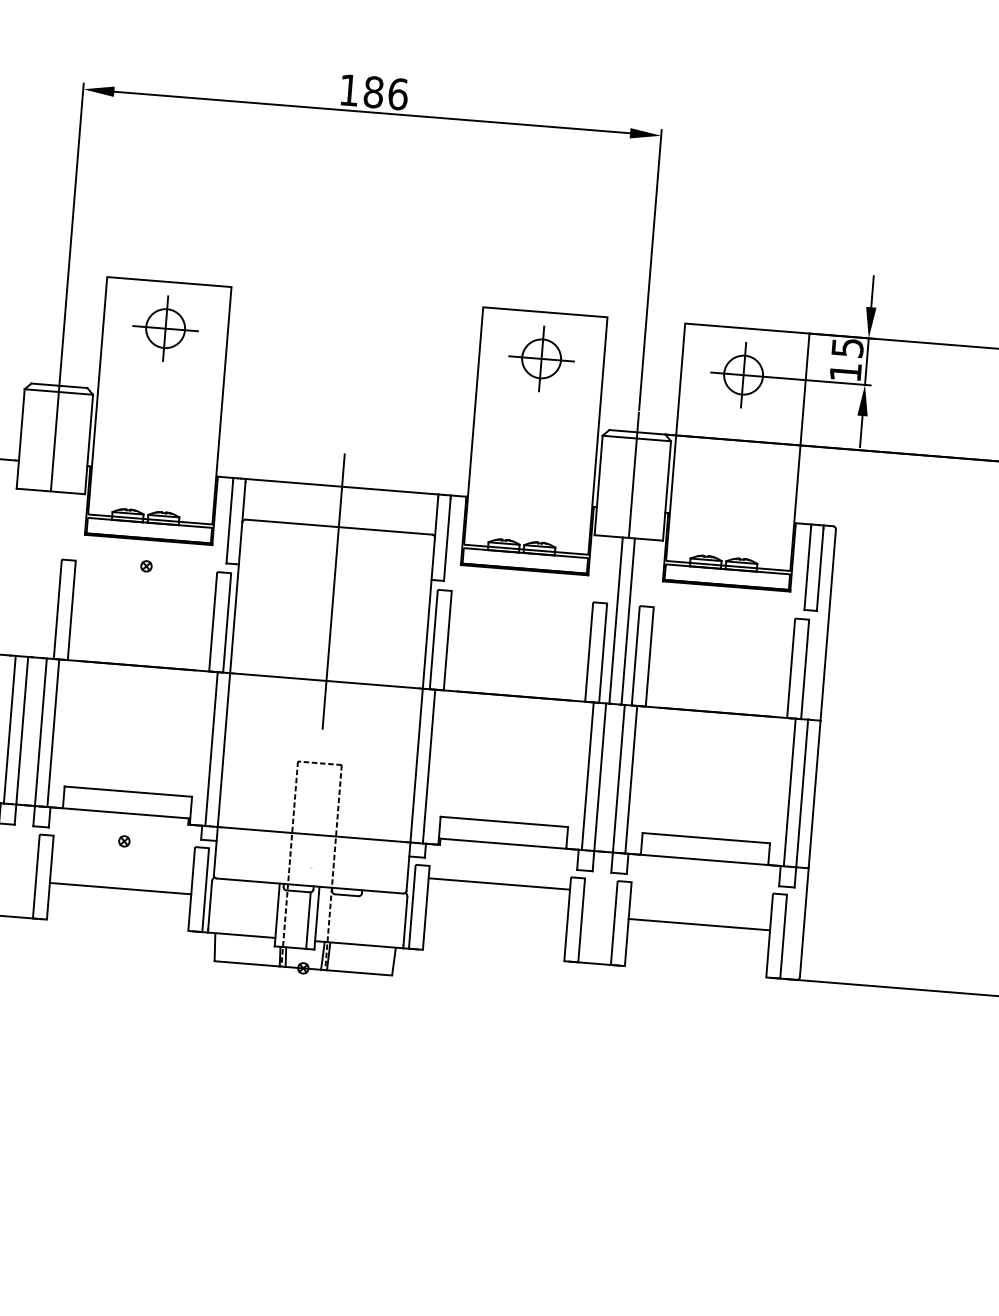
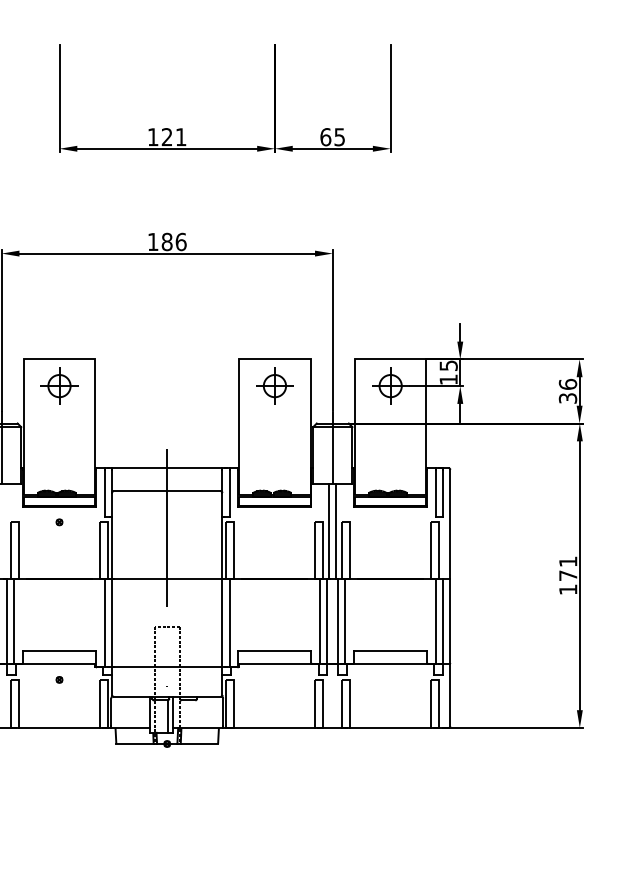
line: (498, 883) -> (274, 727), moved
line: (120, 887) -> (59, 727), moved
line: (699, 923) -> (390, 727), moved

